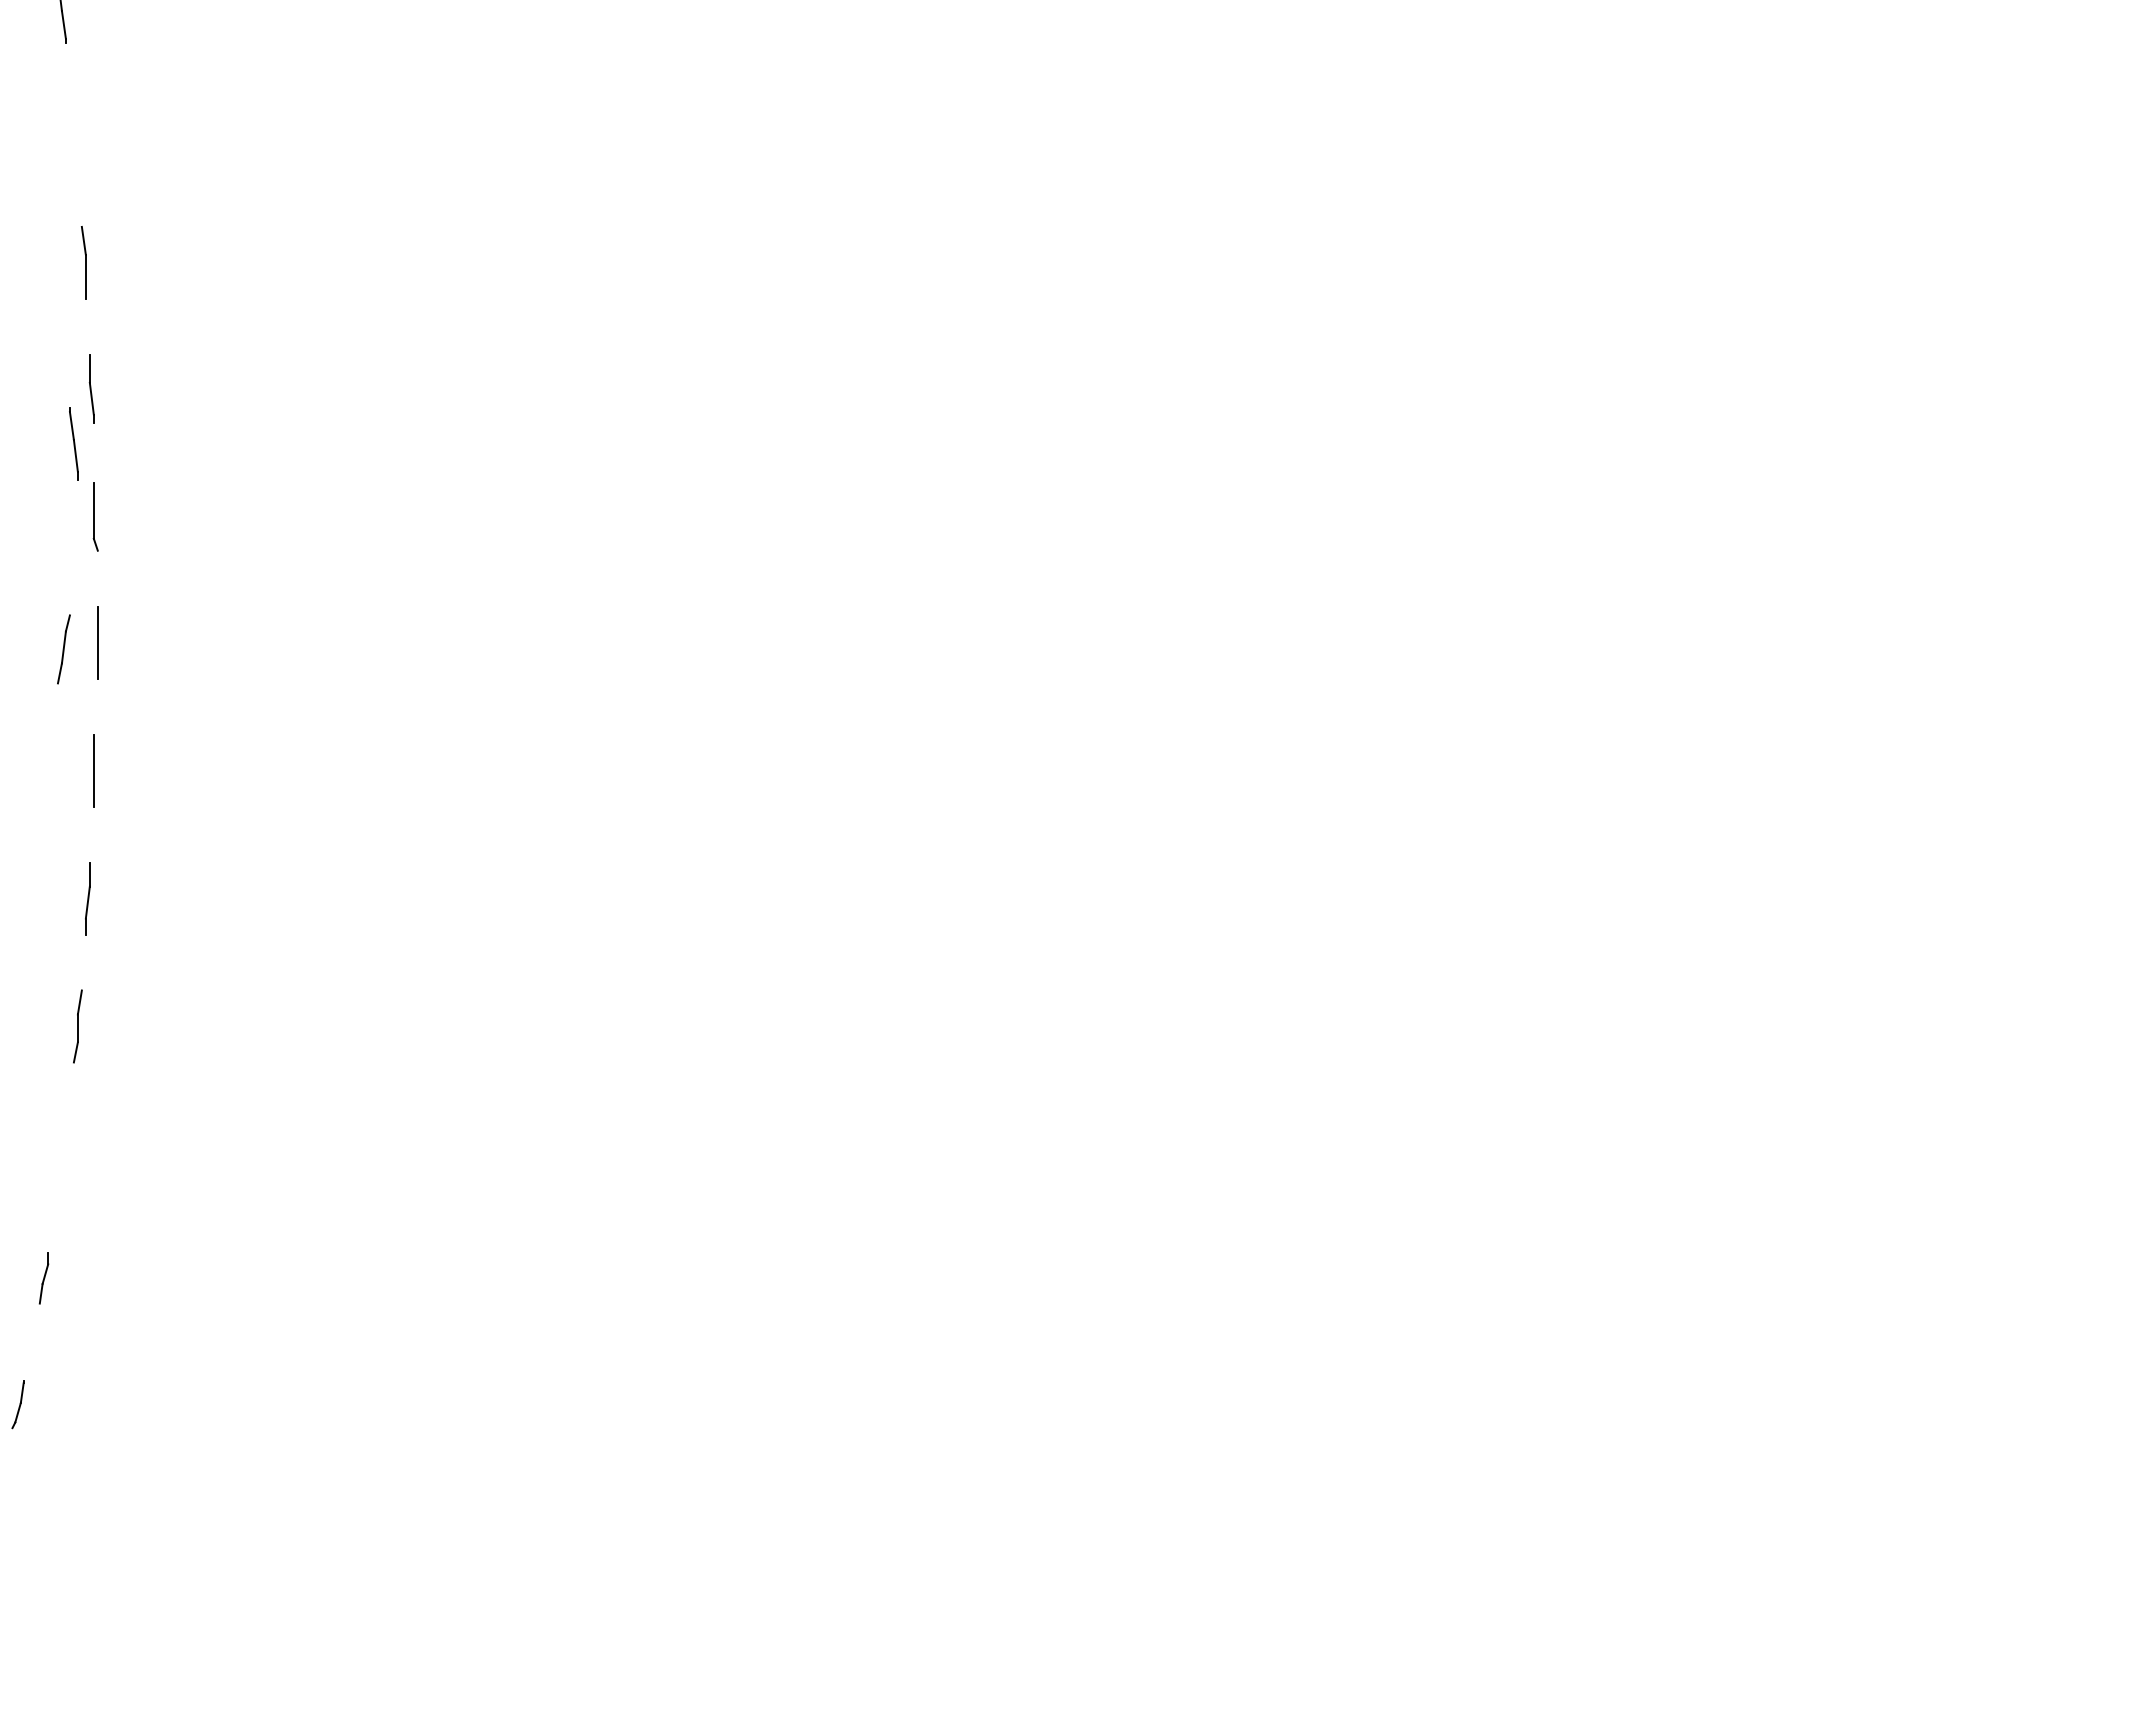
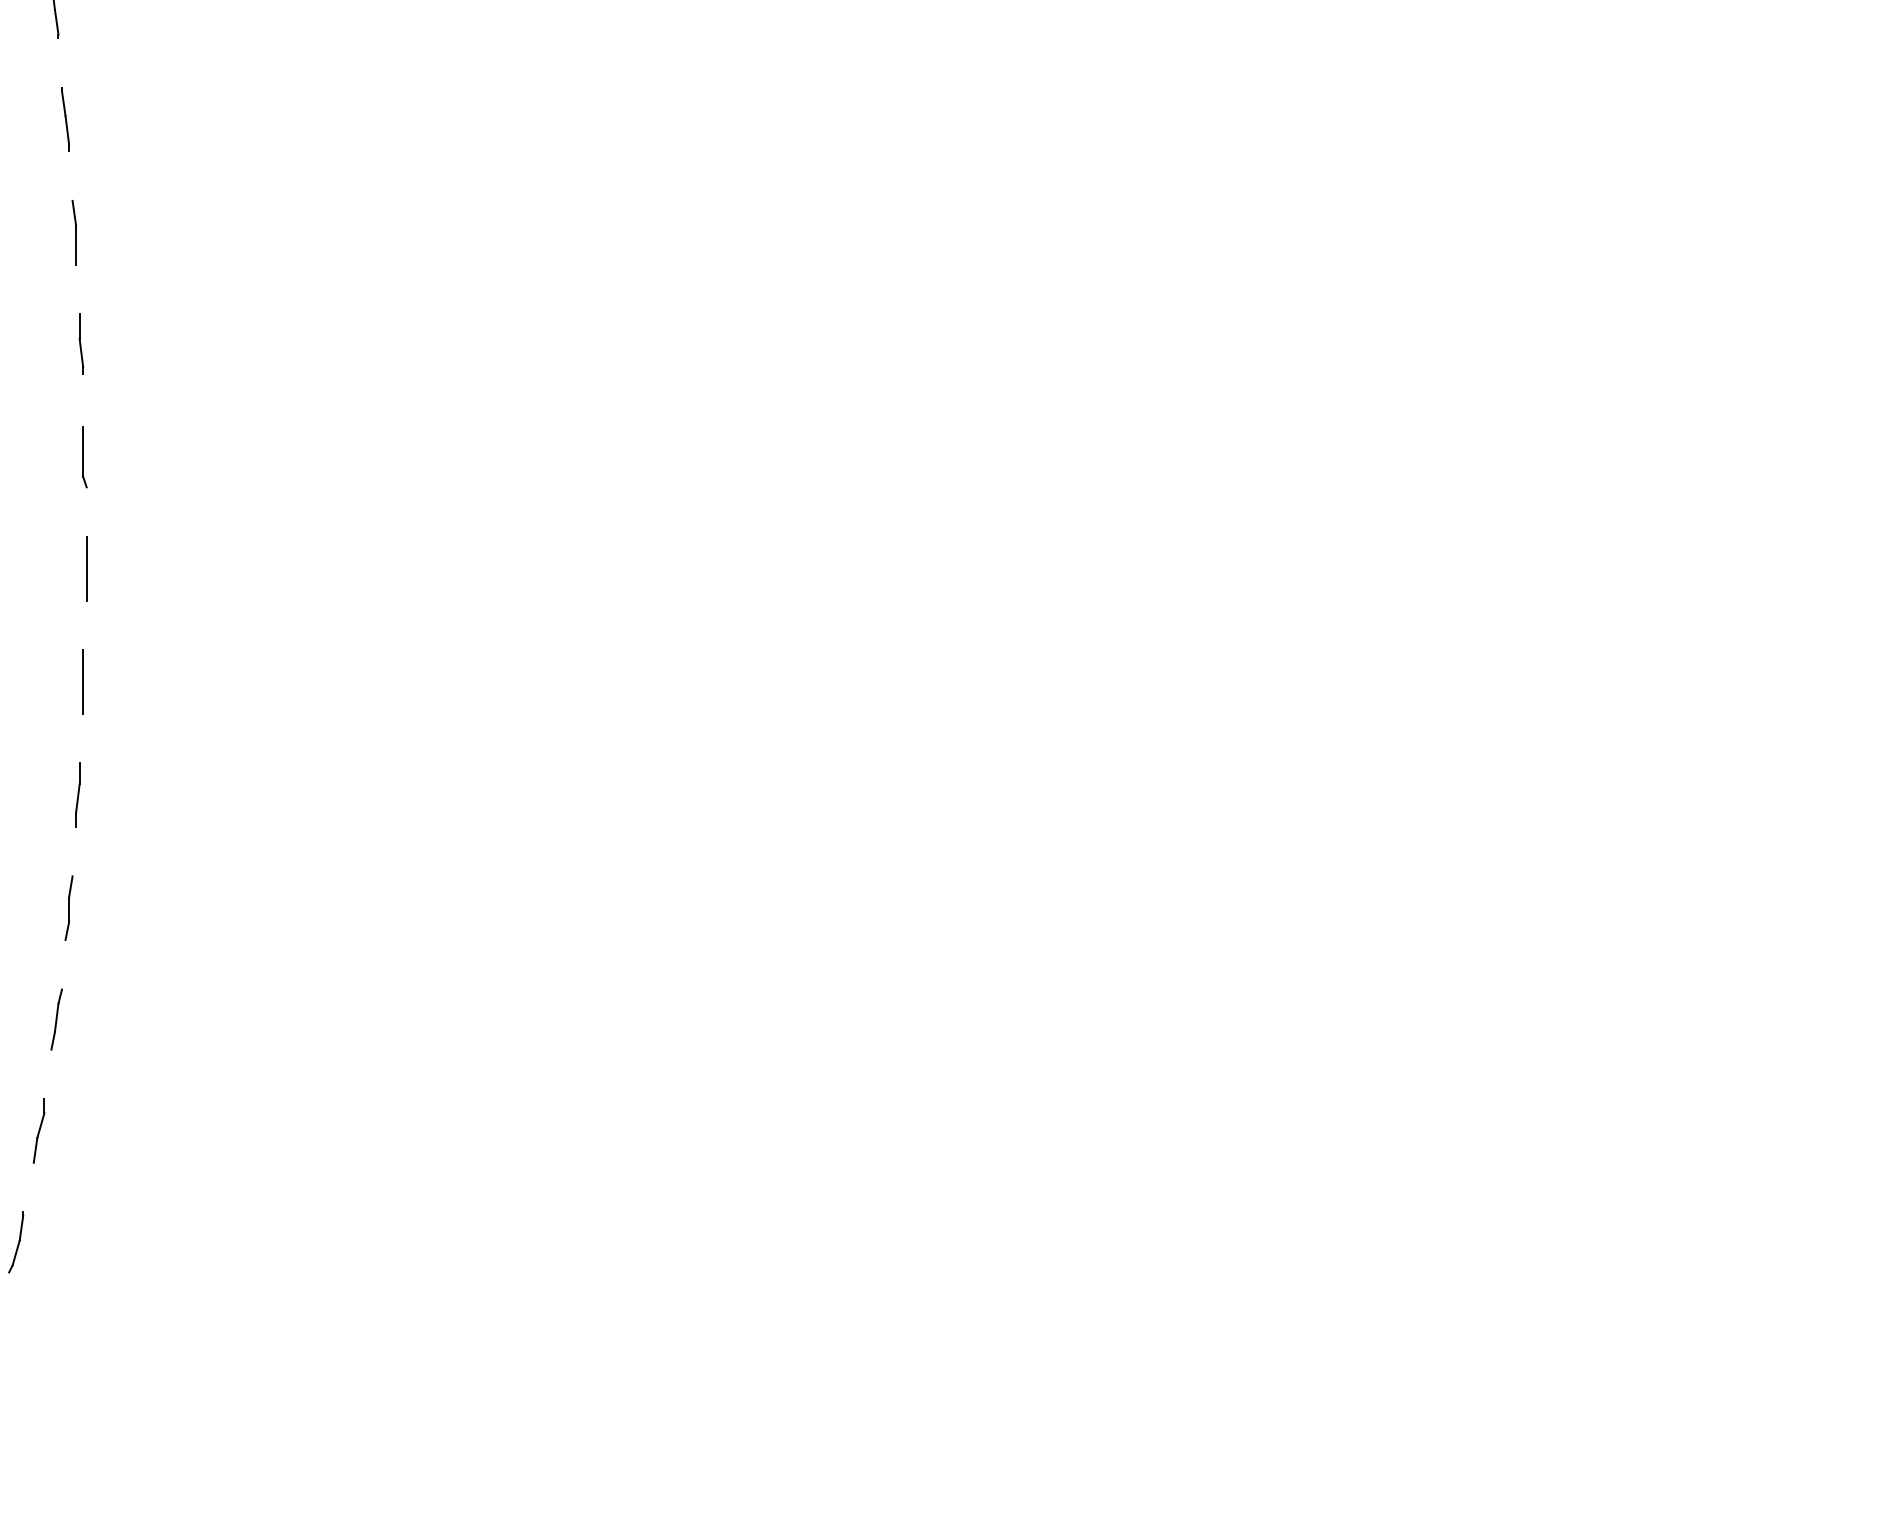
line: (73, 443) -> (65, 119), moved
part: (63, 649) -> (56, 1019), moved
part: (43, 1278) -> (38, 1131), size x1.43
part: (17, 1404) -> (15, 1242), size x1.43

